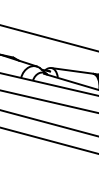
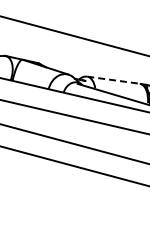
line: (72, 71) -> (114, 80), solid -> dashed

